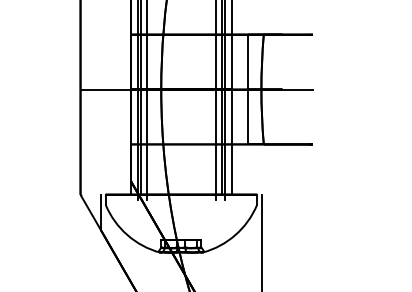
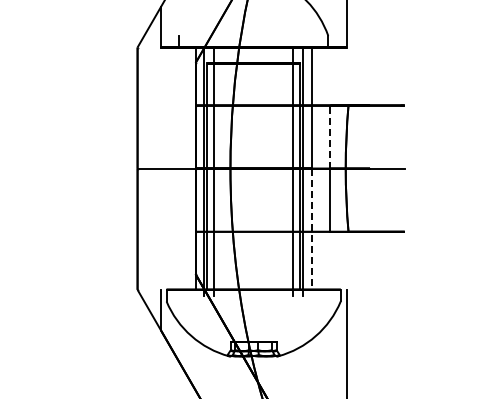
line: (248, 62) -> (330, 137), solid -> dashed
line: (231, 142) -> (311, 229), solid -> dashed

